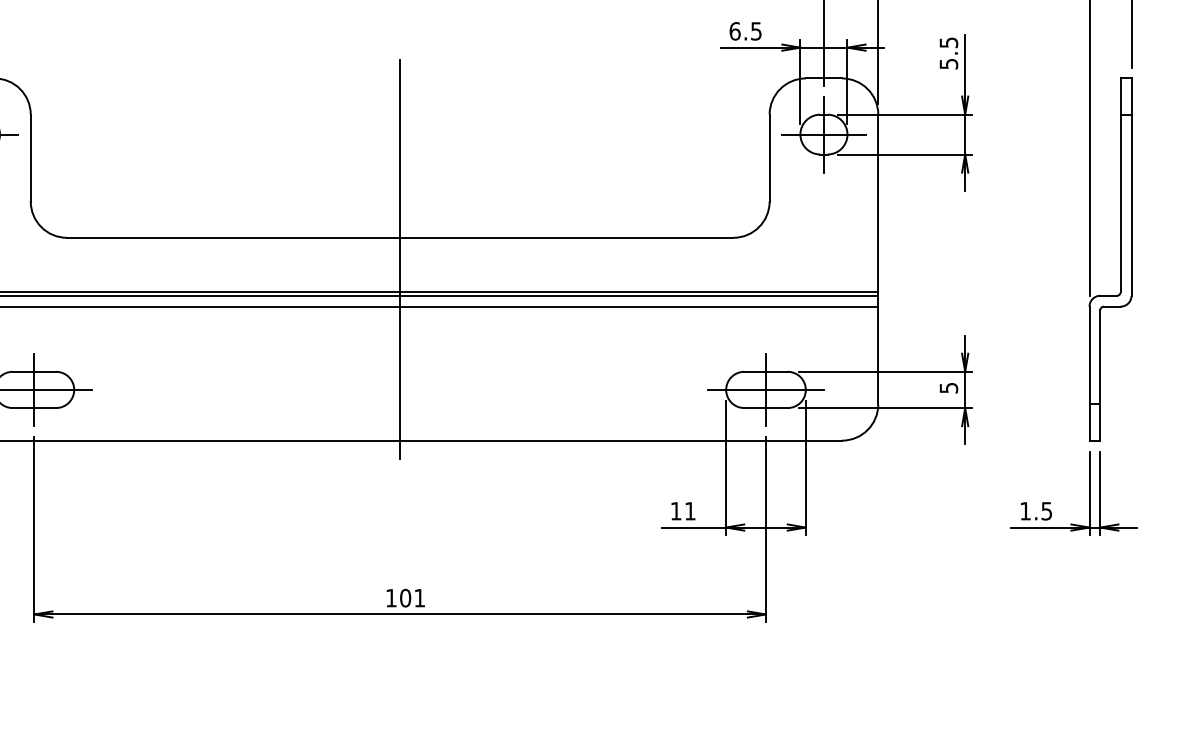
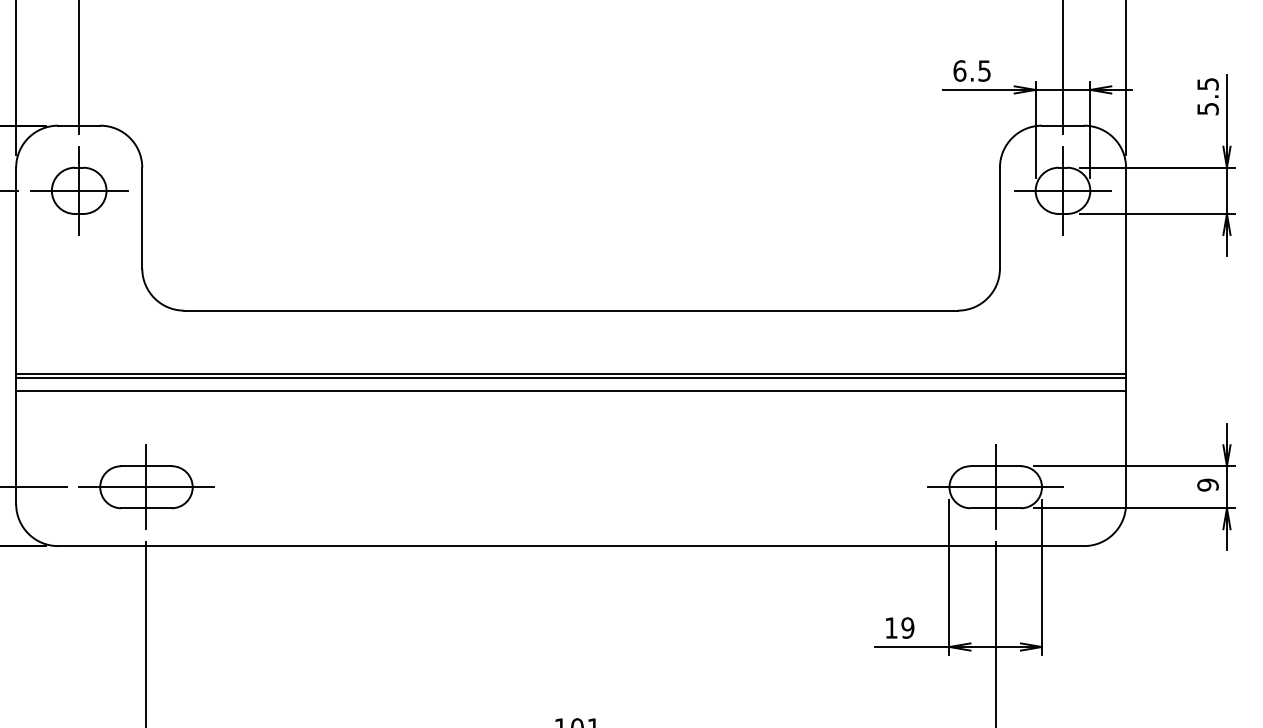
line: (400, 259) -> (571, 335), removed
text: (948, 387) -> (1207, 484), 5 -> 9
text: (689, 511) -> (906, 628), 11 -> 19

